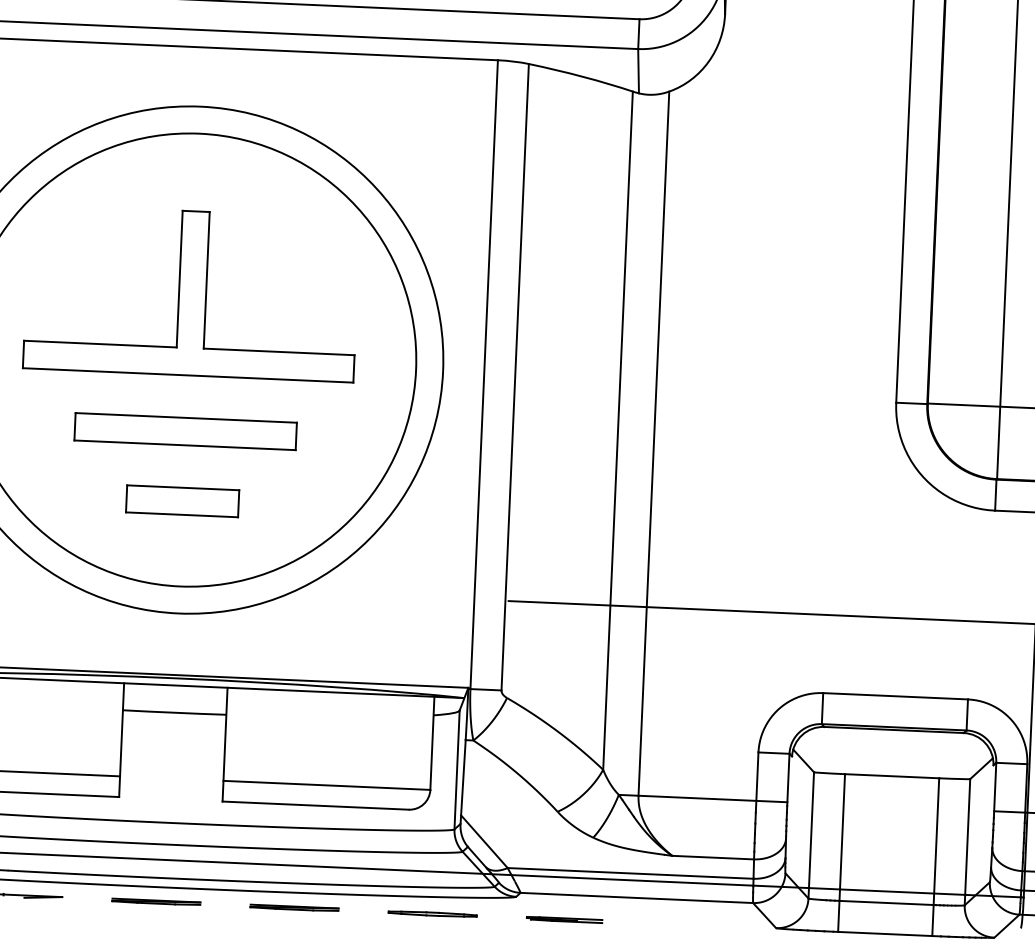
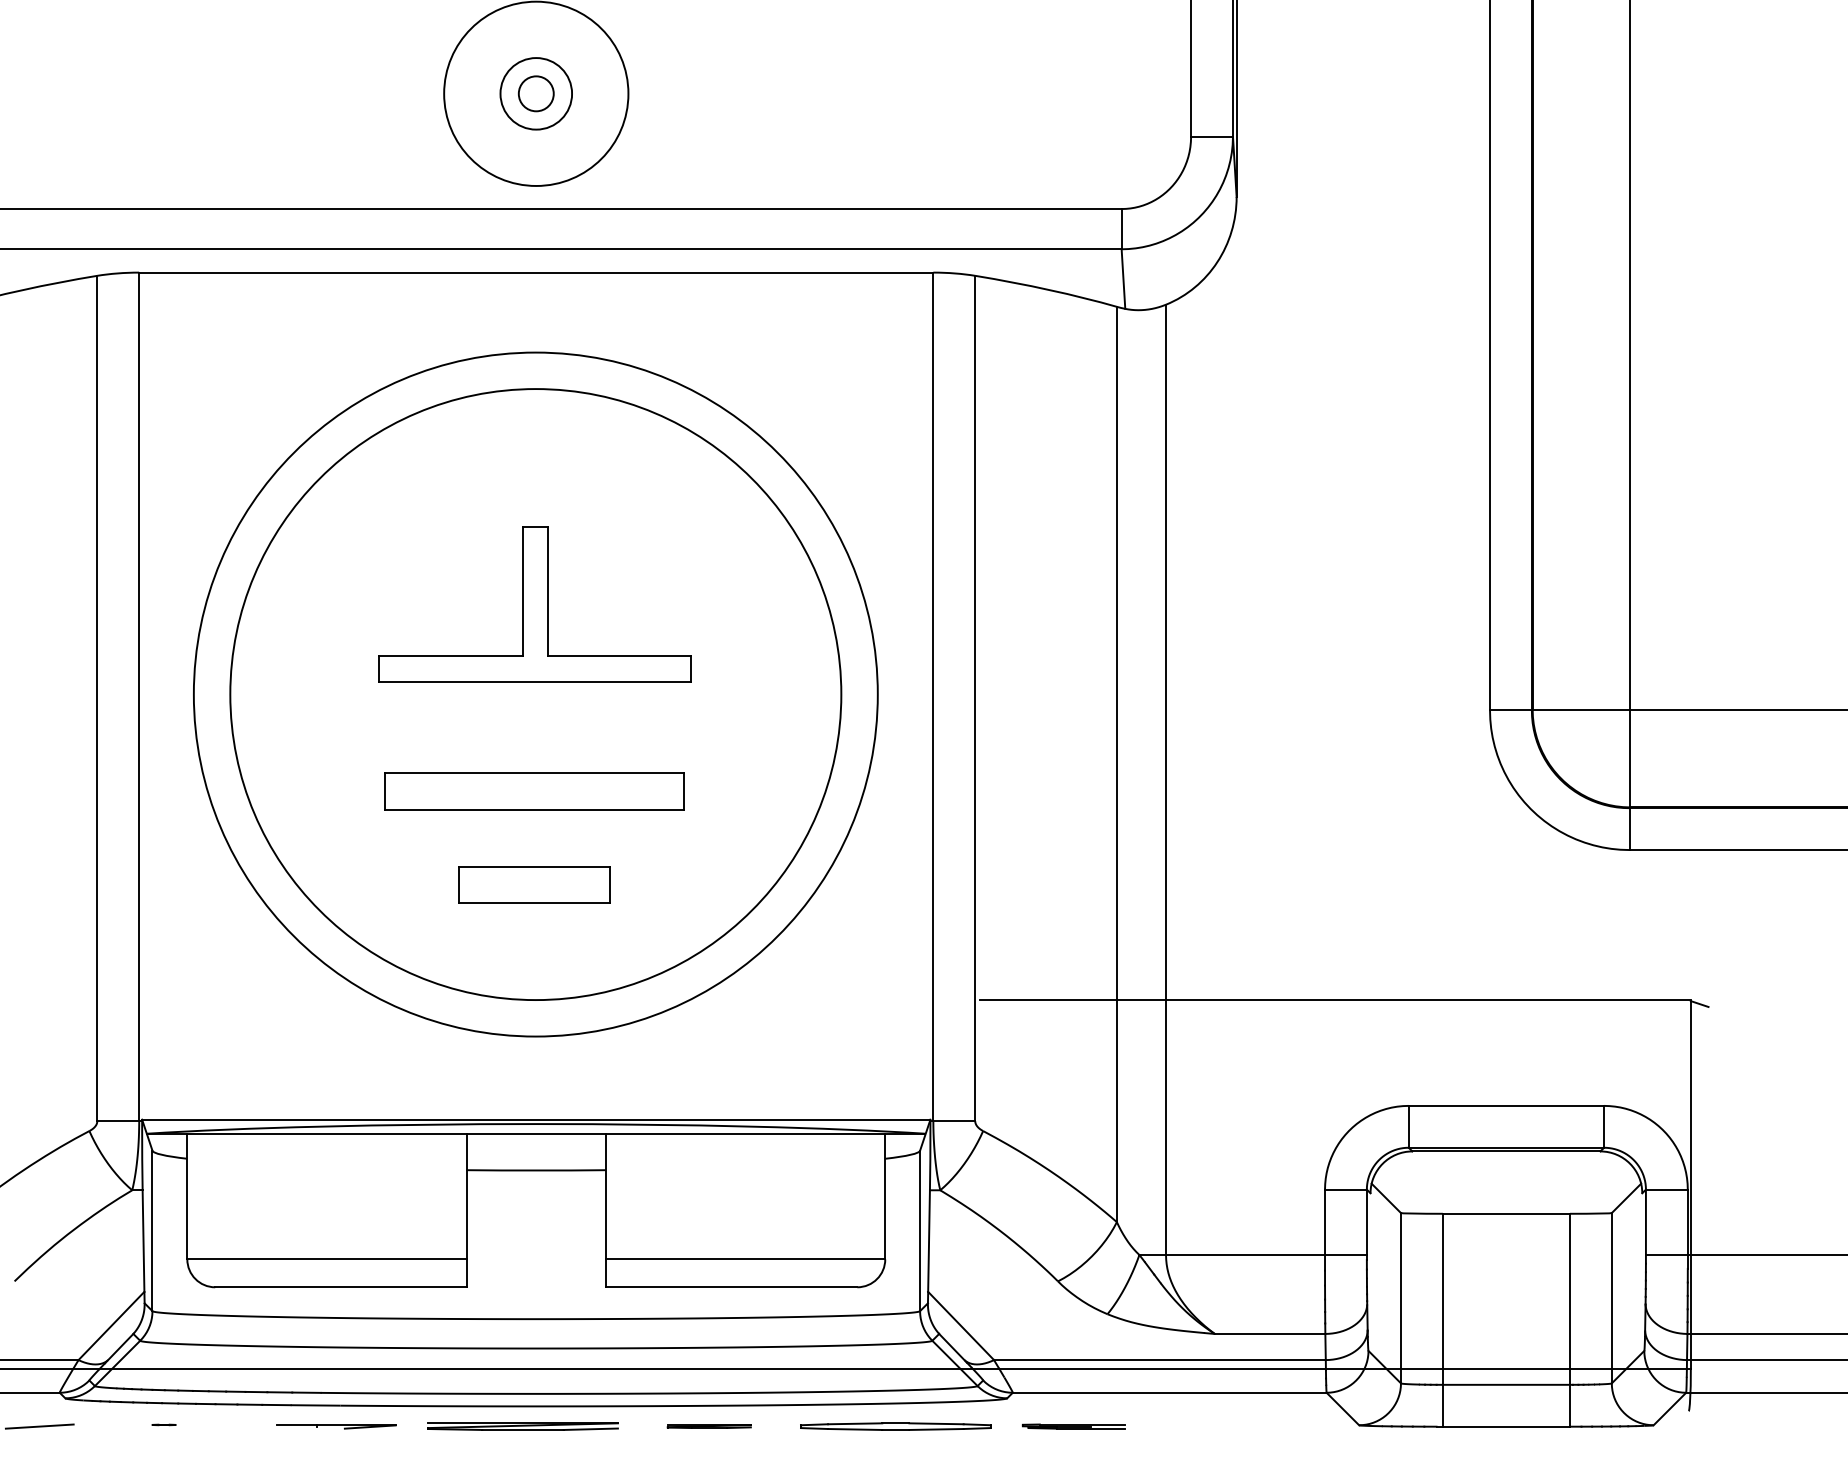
part: (191, 293) -> (534, 604), size x0.7
part: (156, 902) -> (522, 1426), size x1.6
part: (294, 908) -> (709, 1426), size x0.7
part: (432, 914) -> (895, 1426), size x1.6

